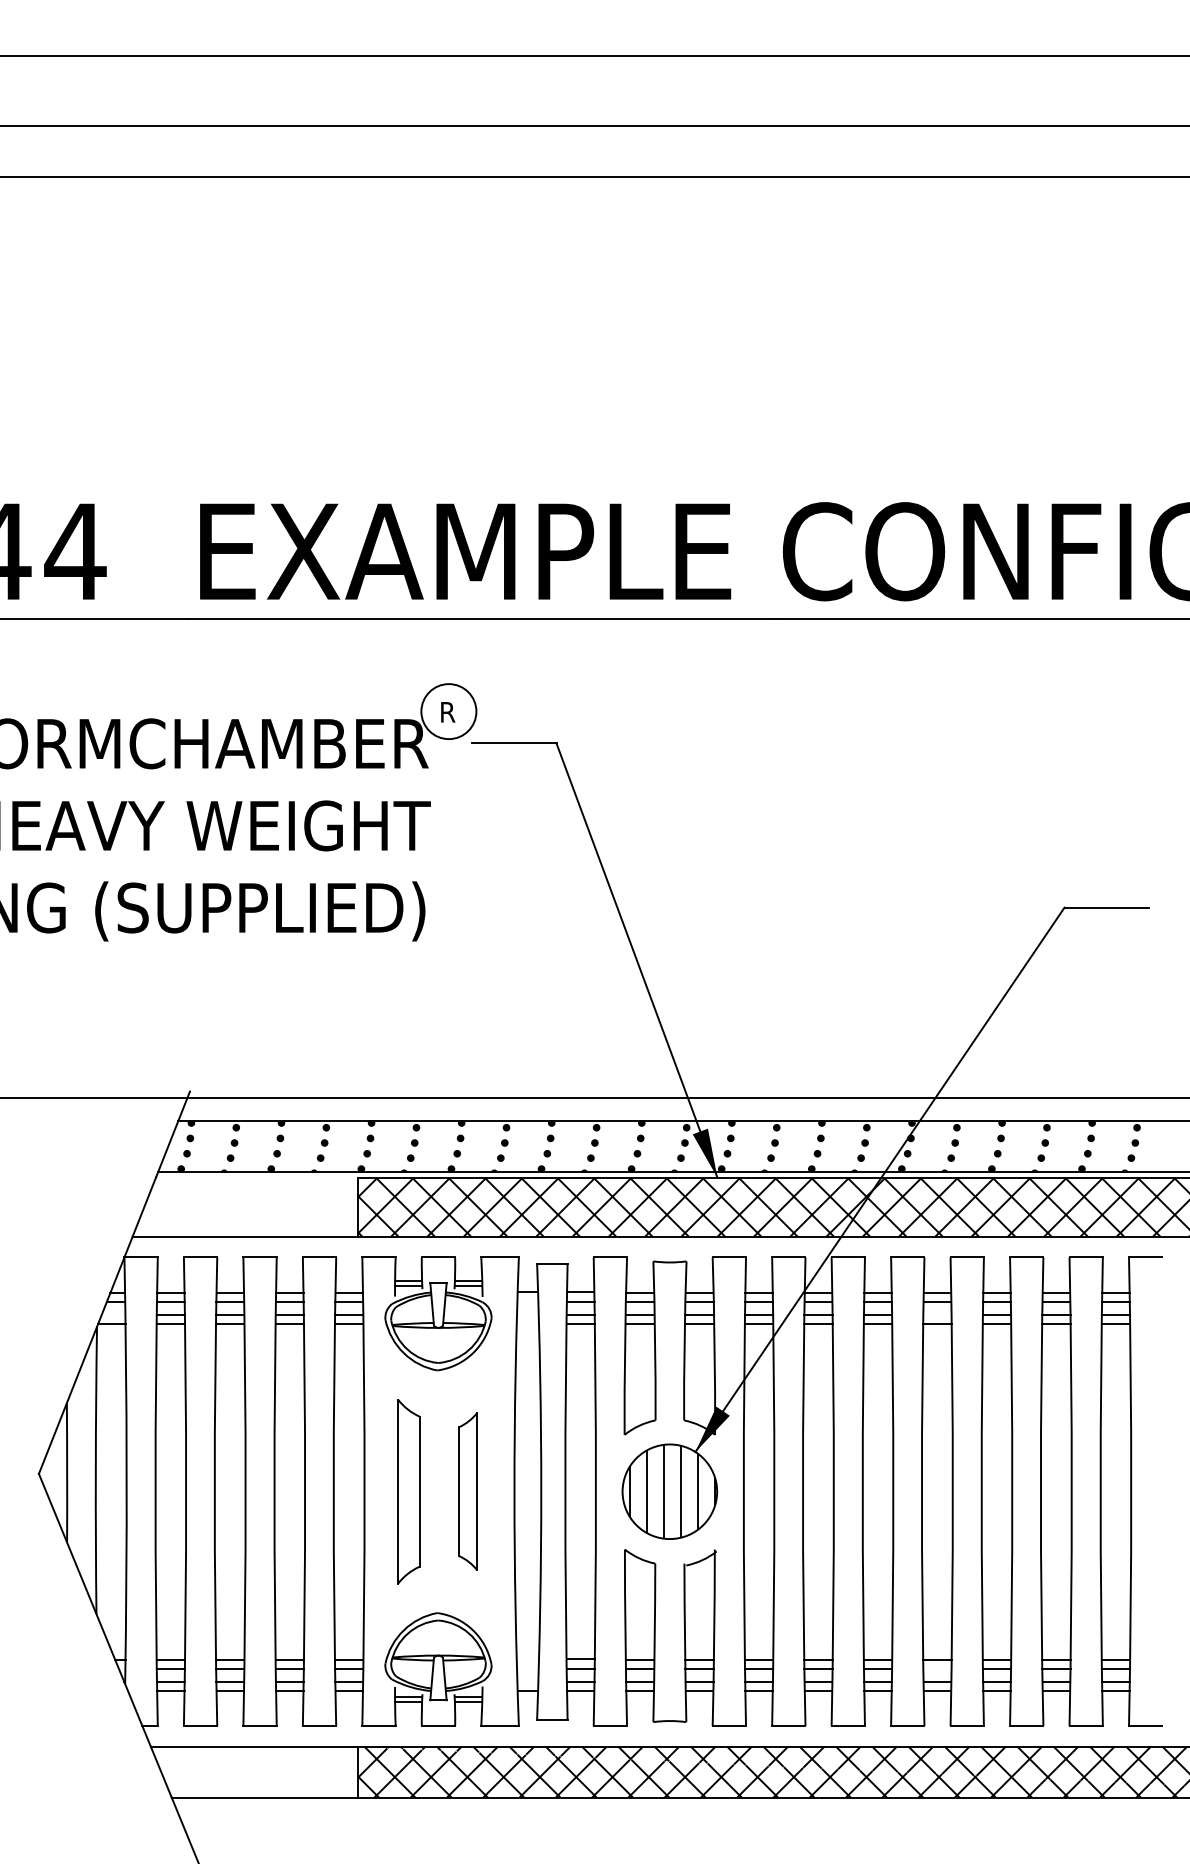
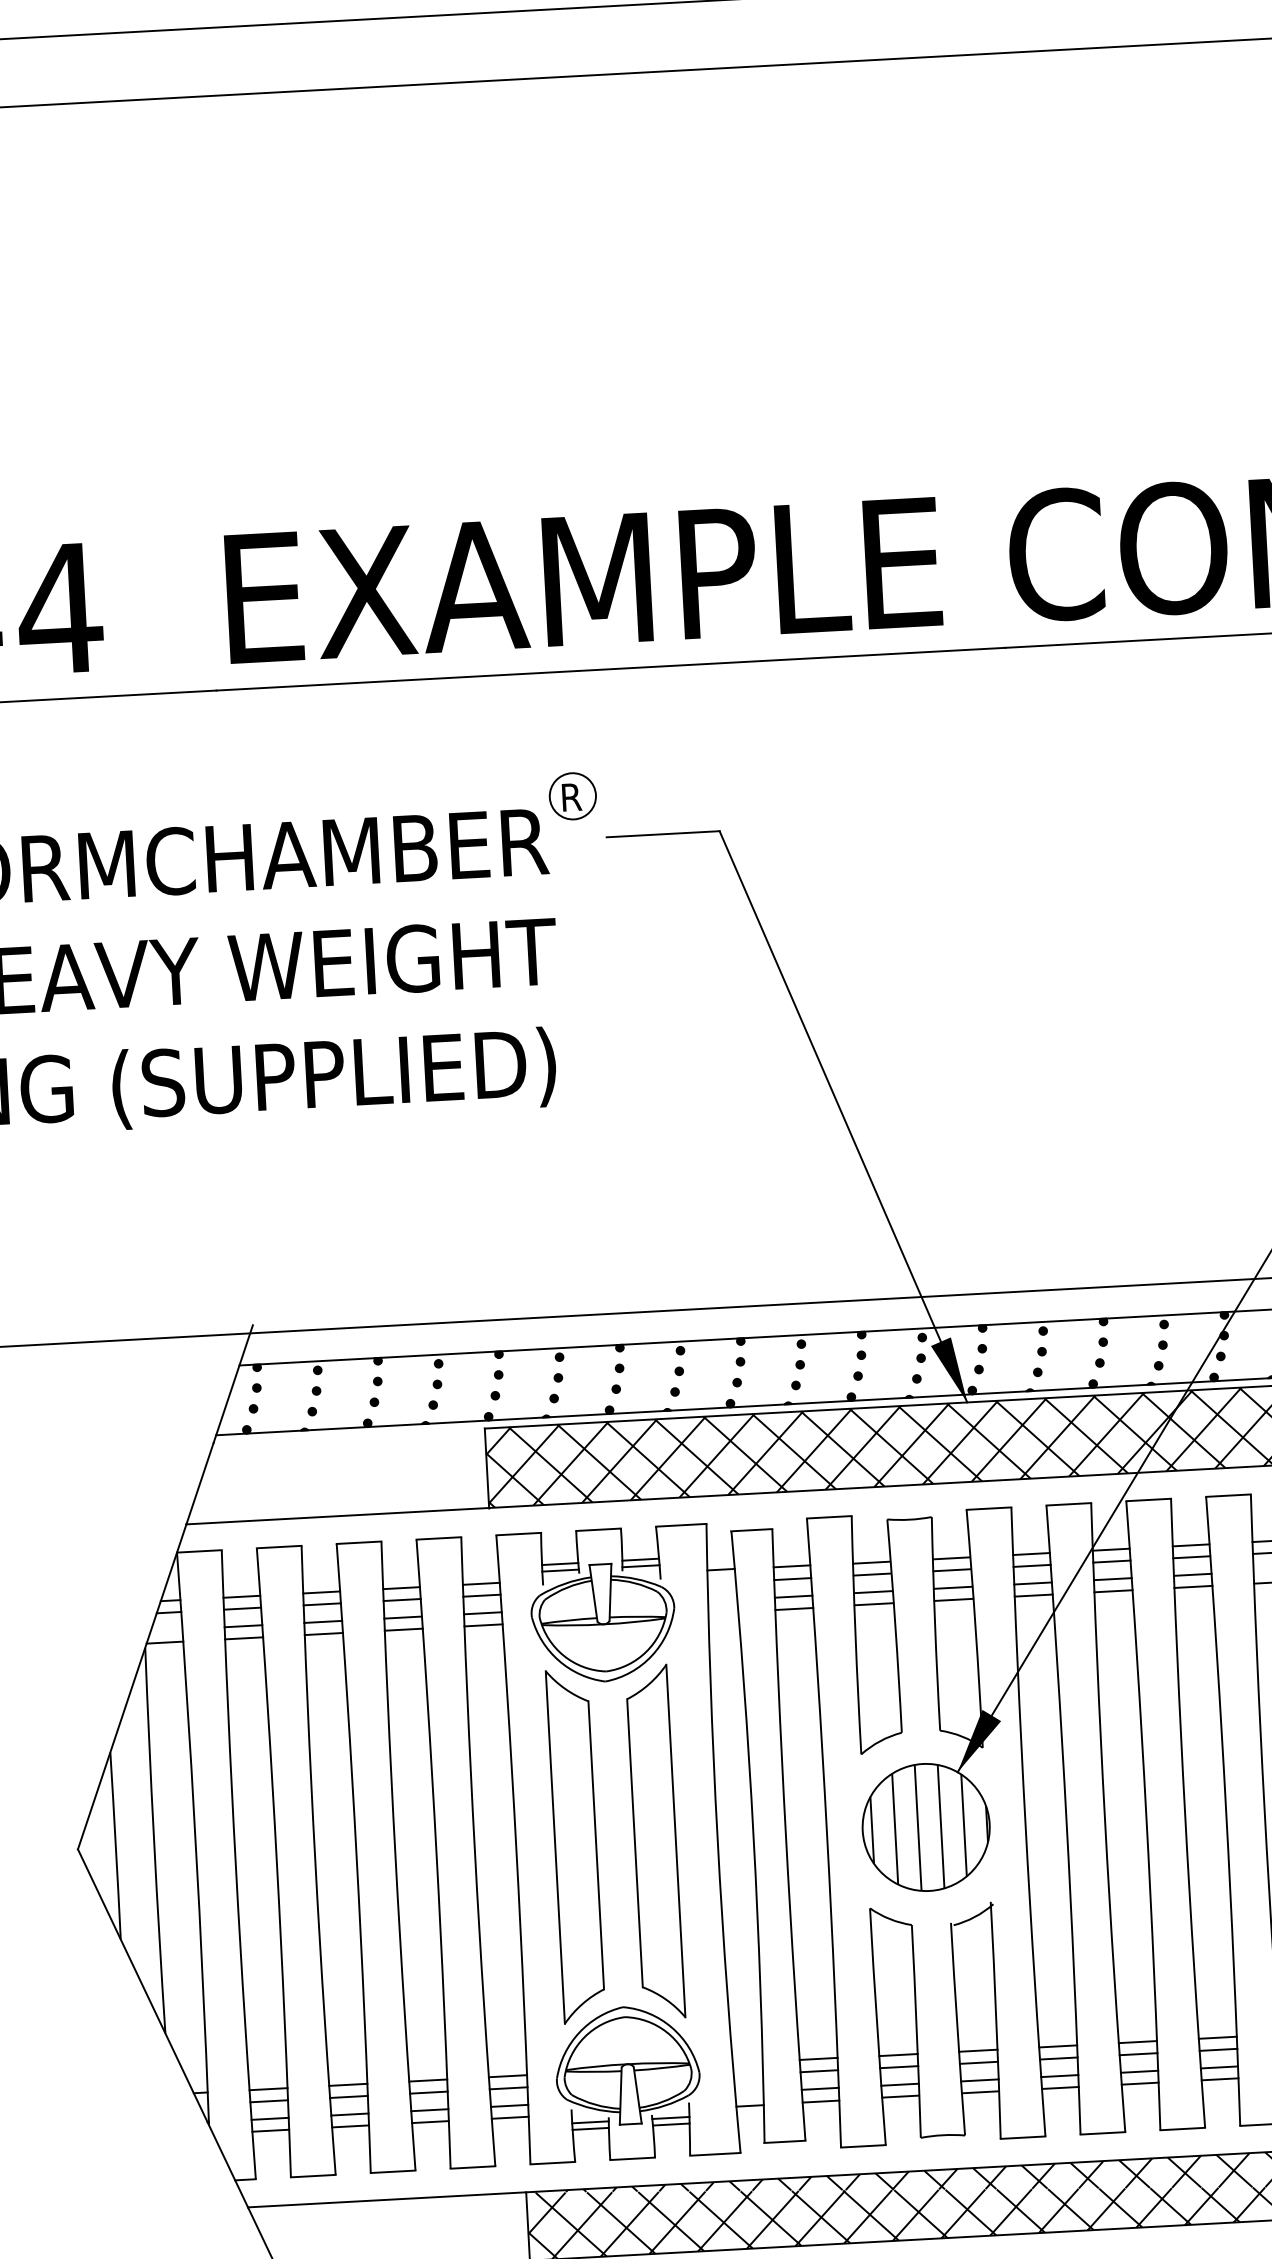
circle: (448, 711) -> (572, 796), size x0.62
part: (408, 1491) -> (575, 1846), size x1.43
part: (467, 1491) -> (654, 1841), size x1.67

